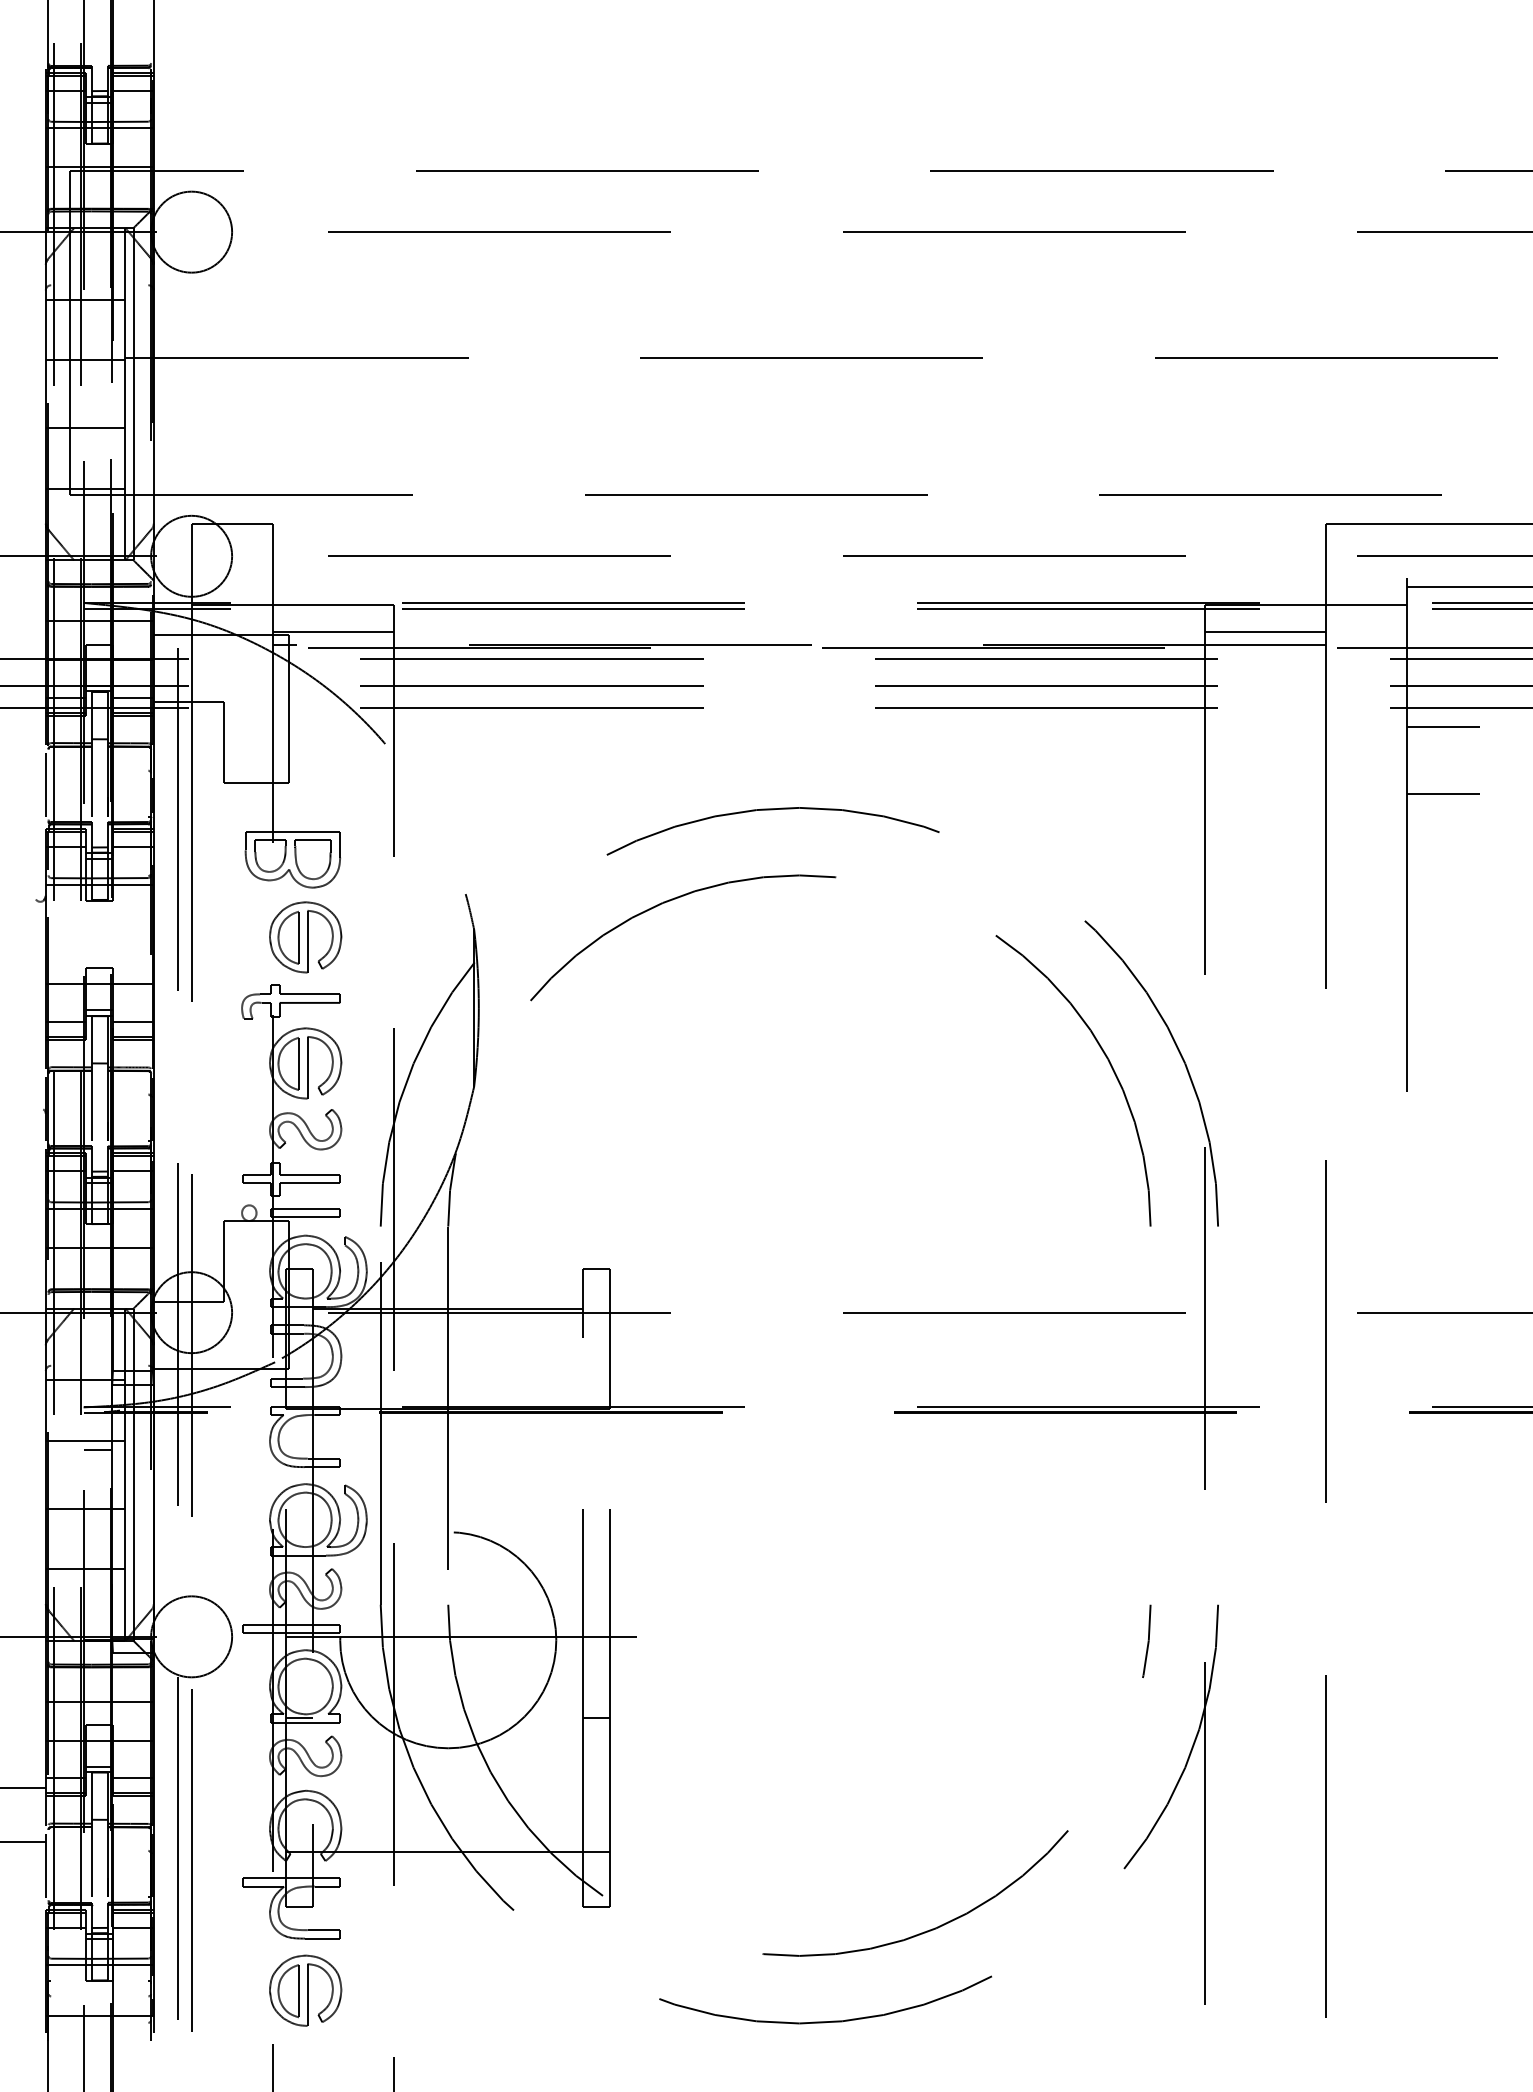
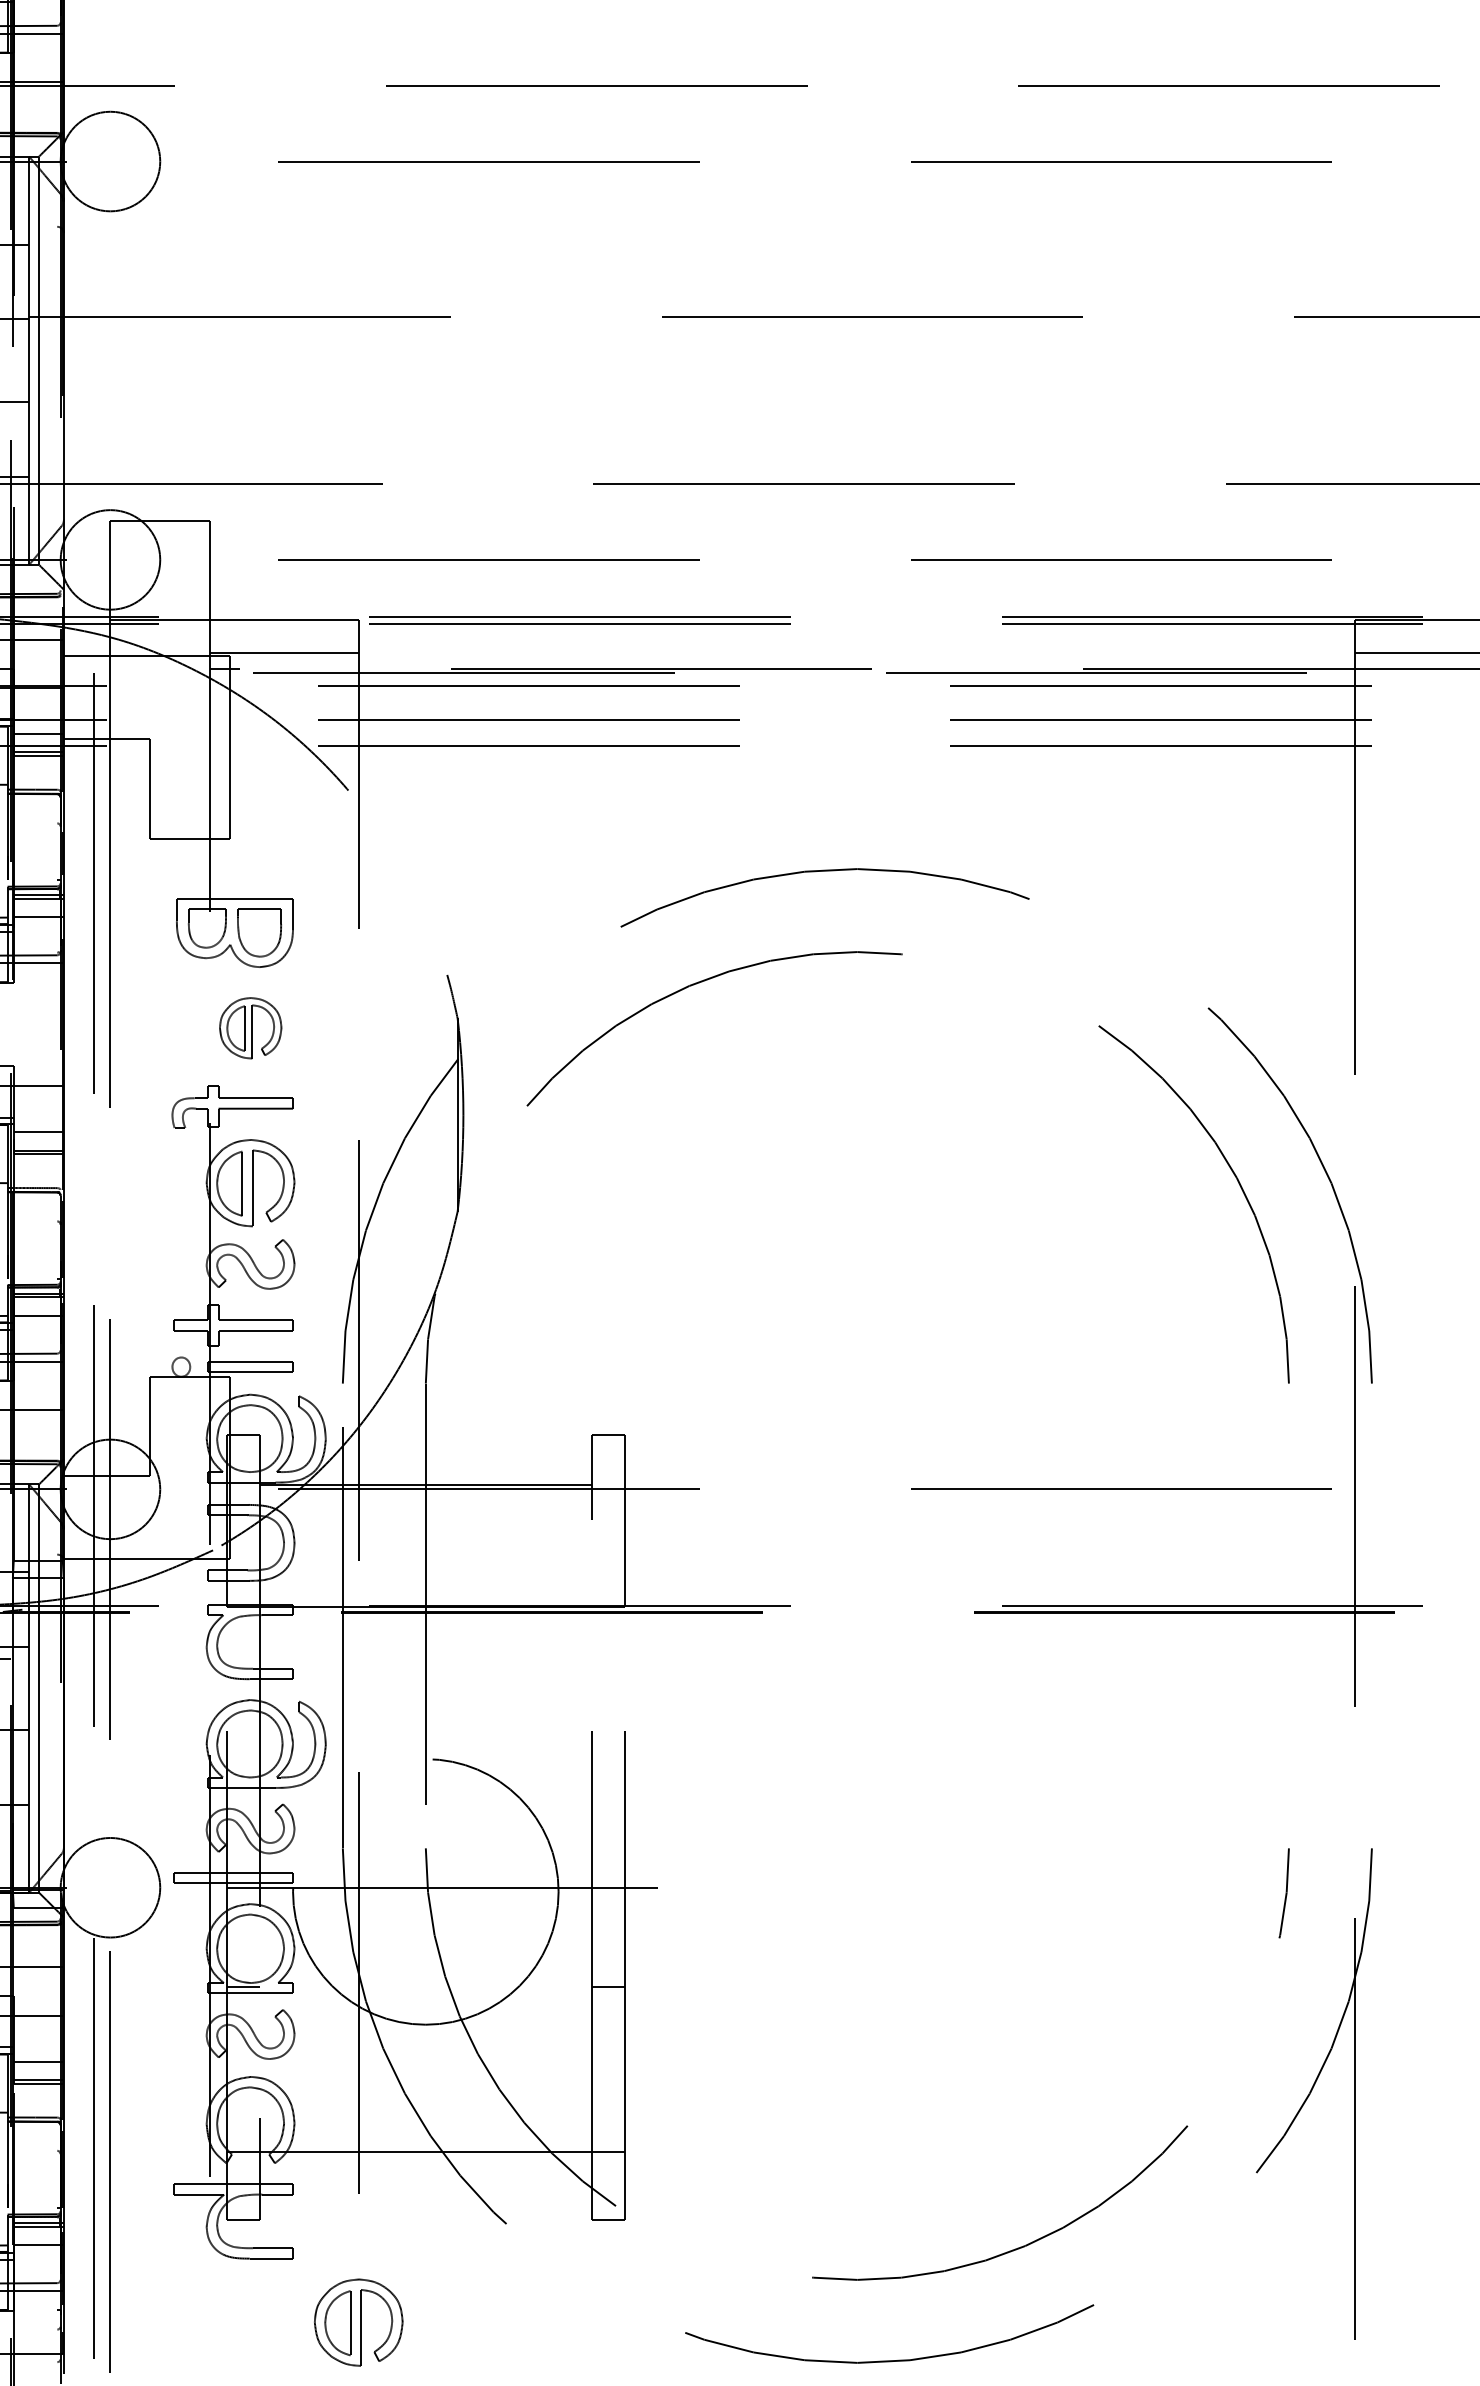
part: (305, 937) -> (250, 1028), size x0.7
part: (305, 1990) -> (358, 2322), moved

